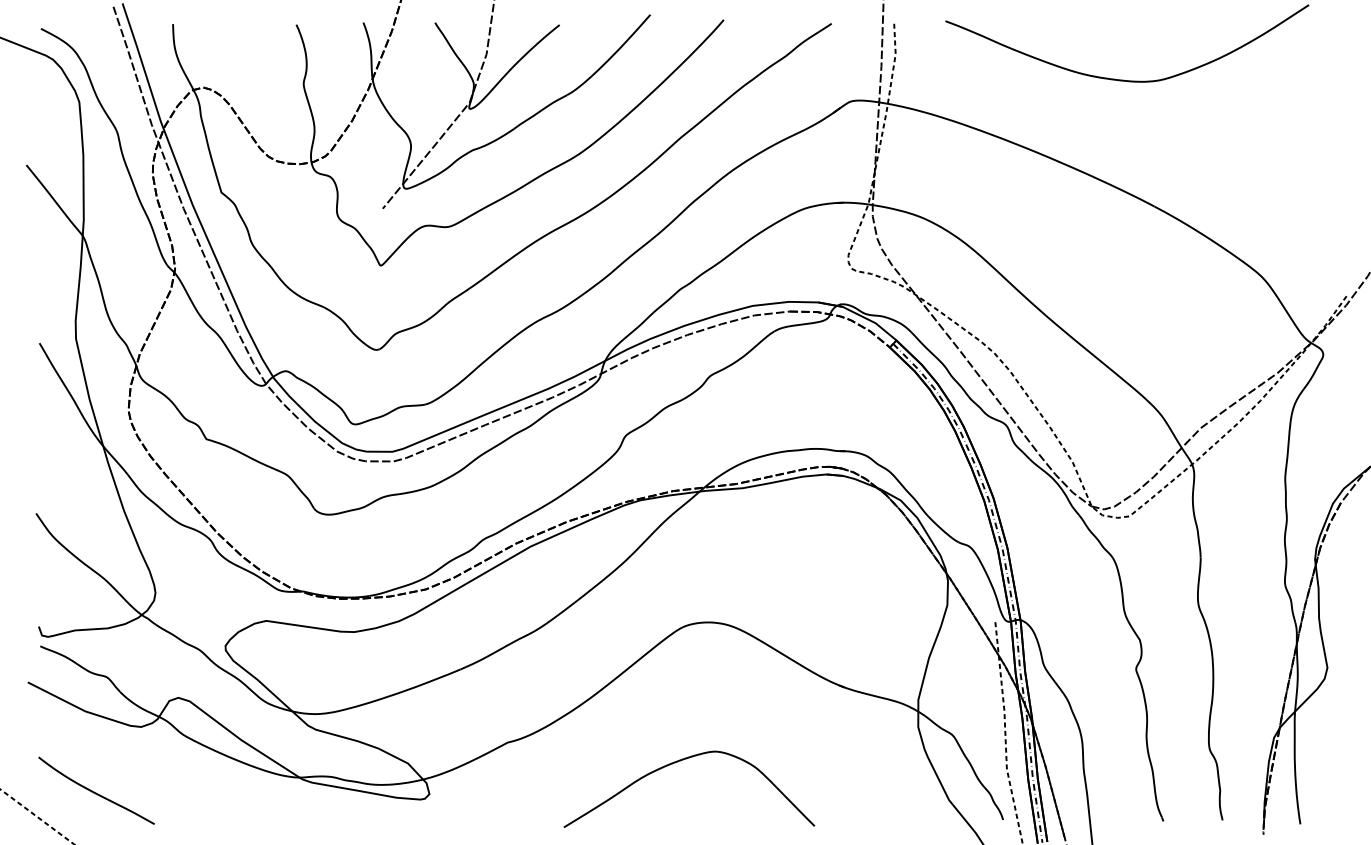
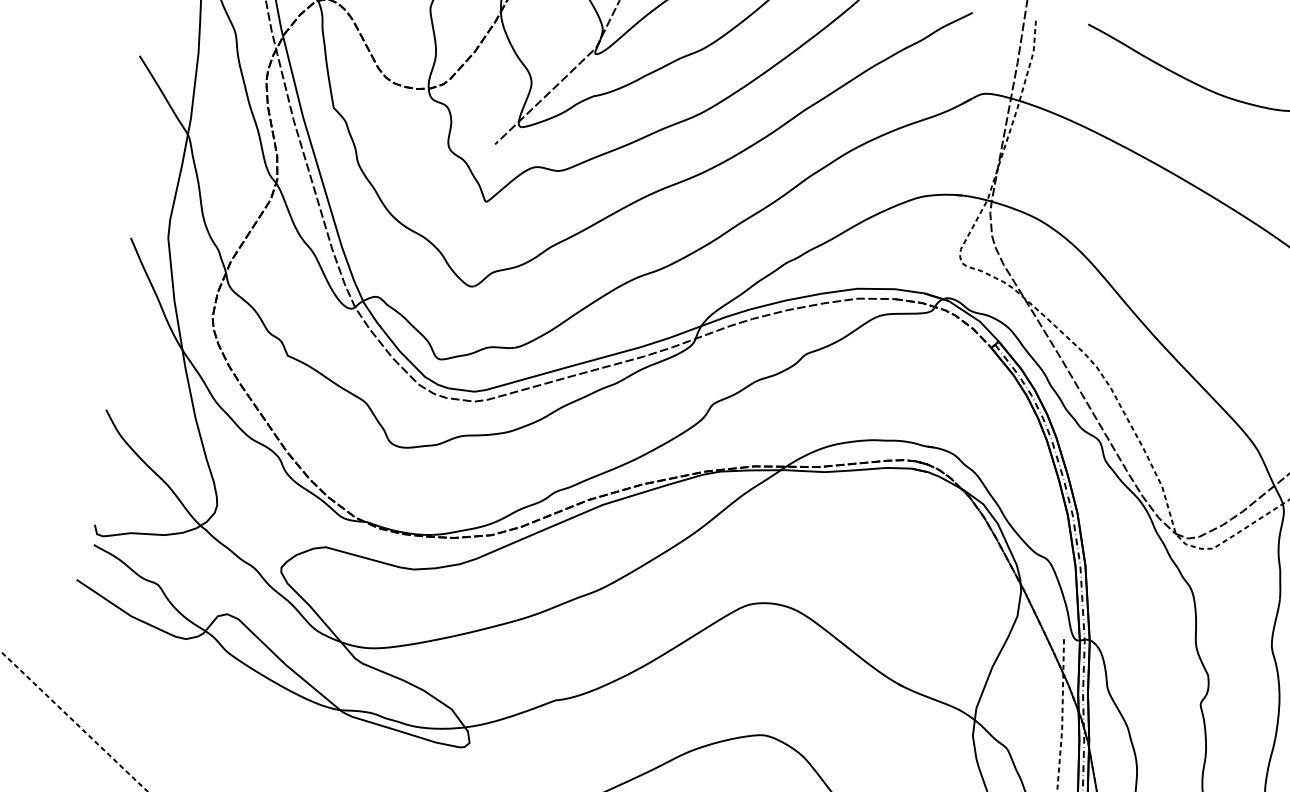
curve: (96, 792) -> (132, 699), removed

